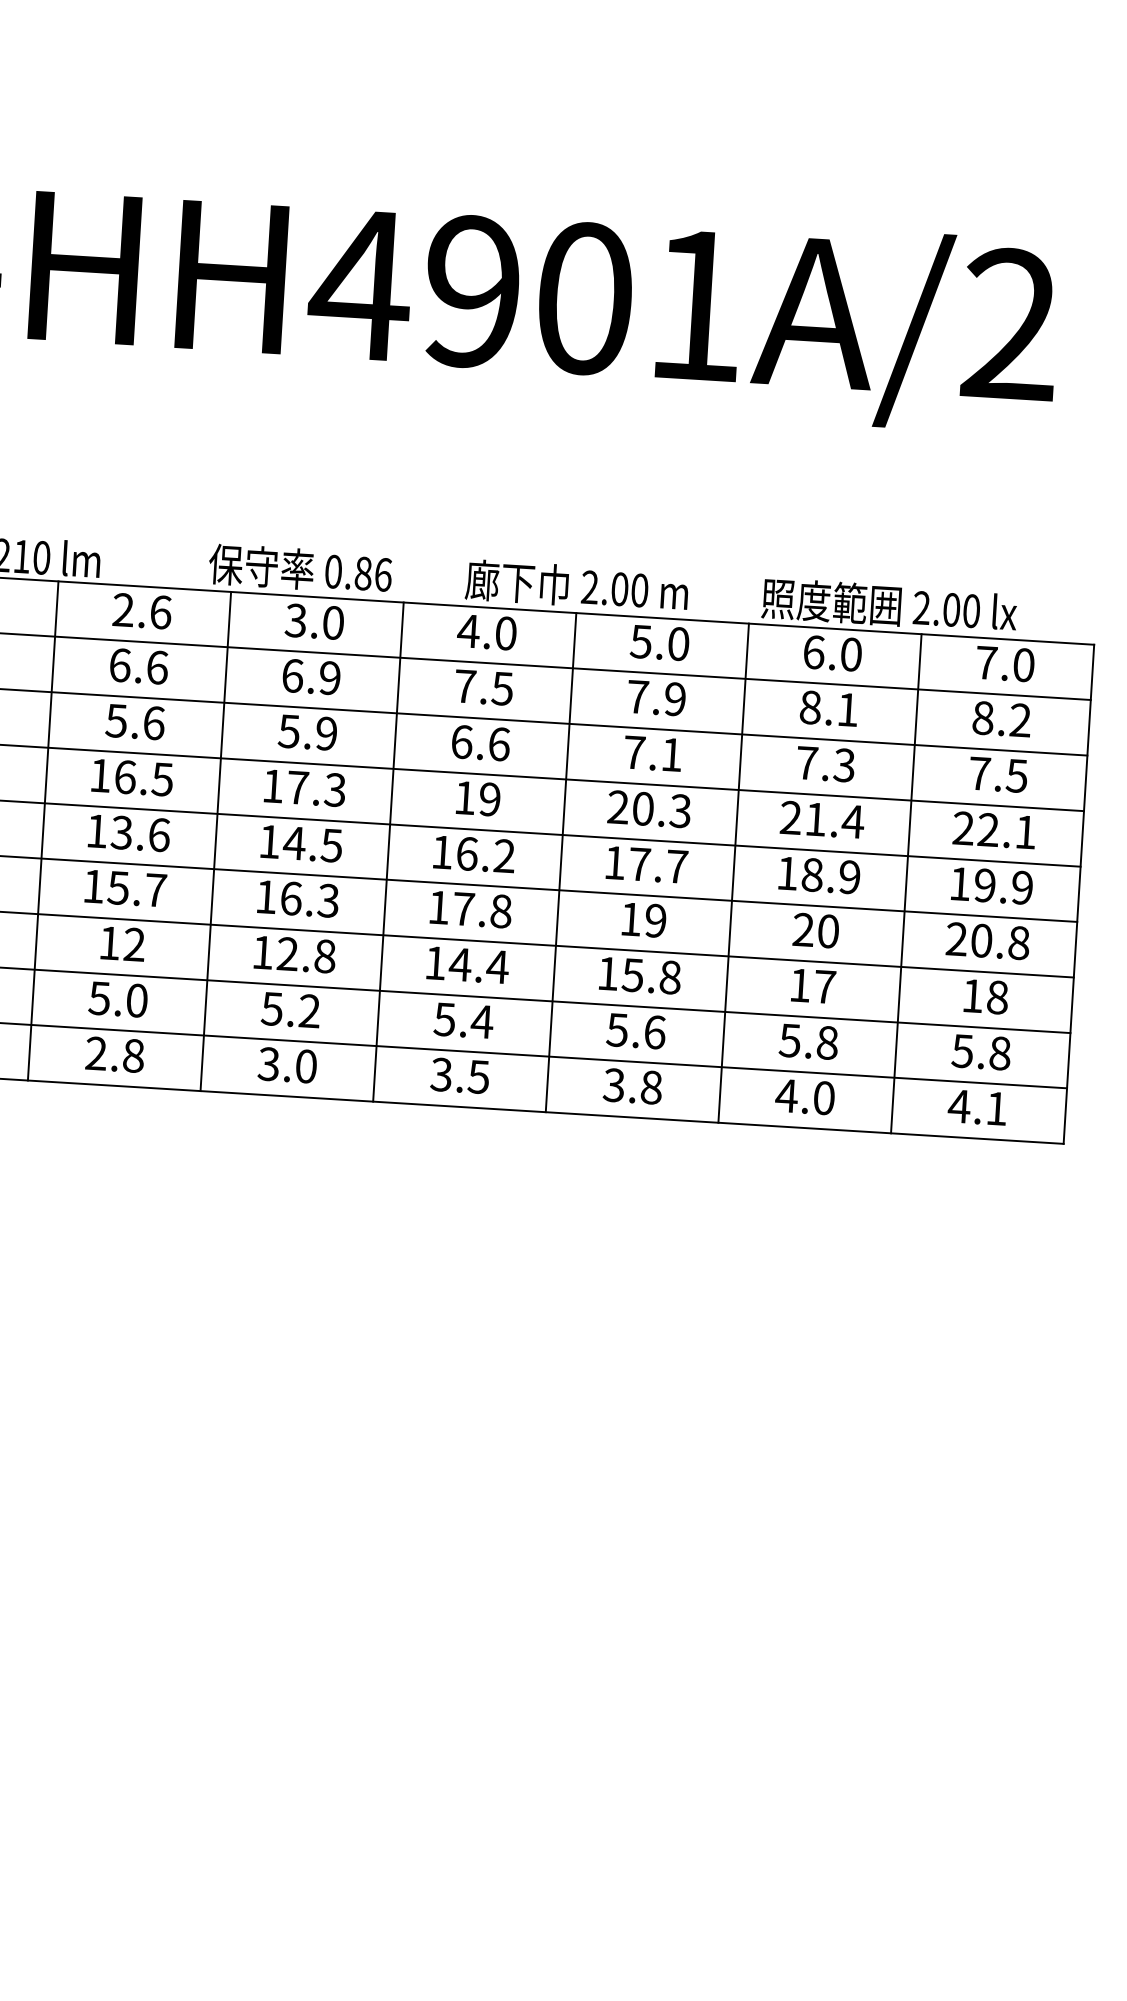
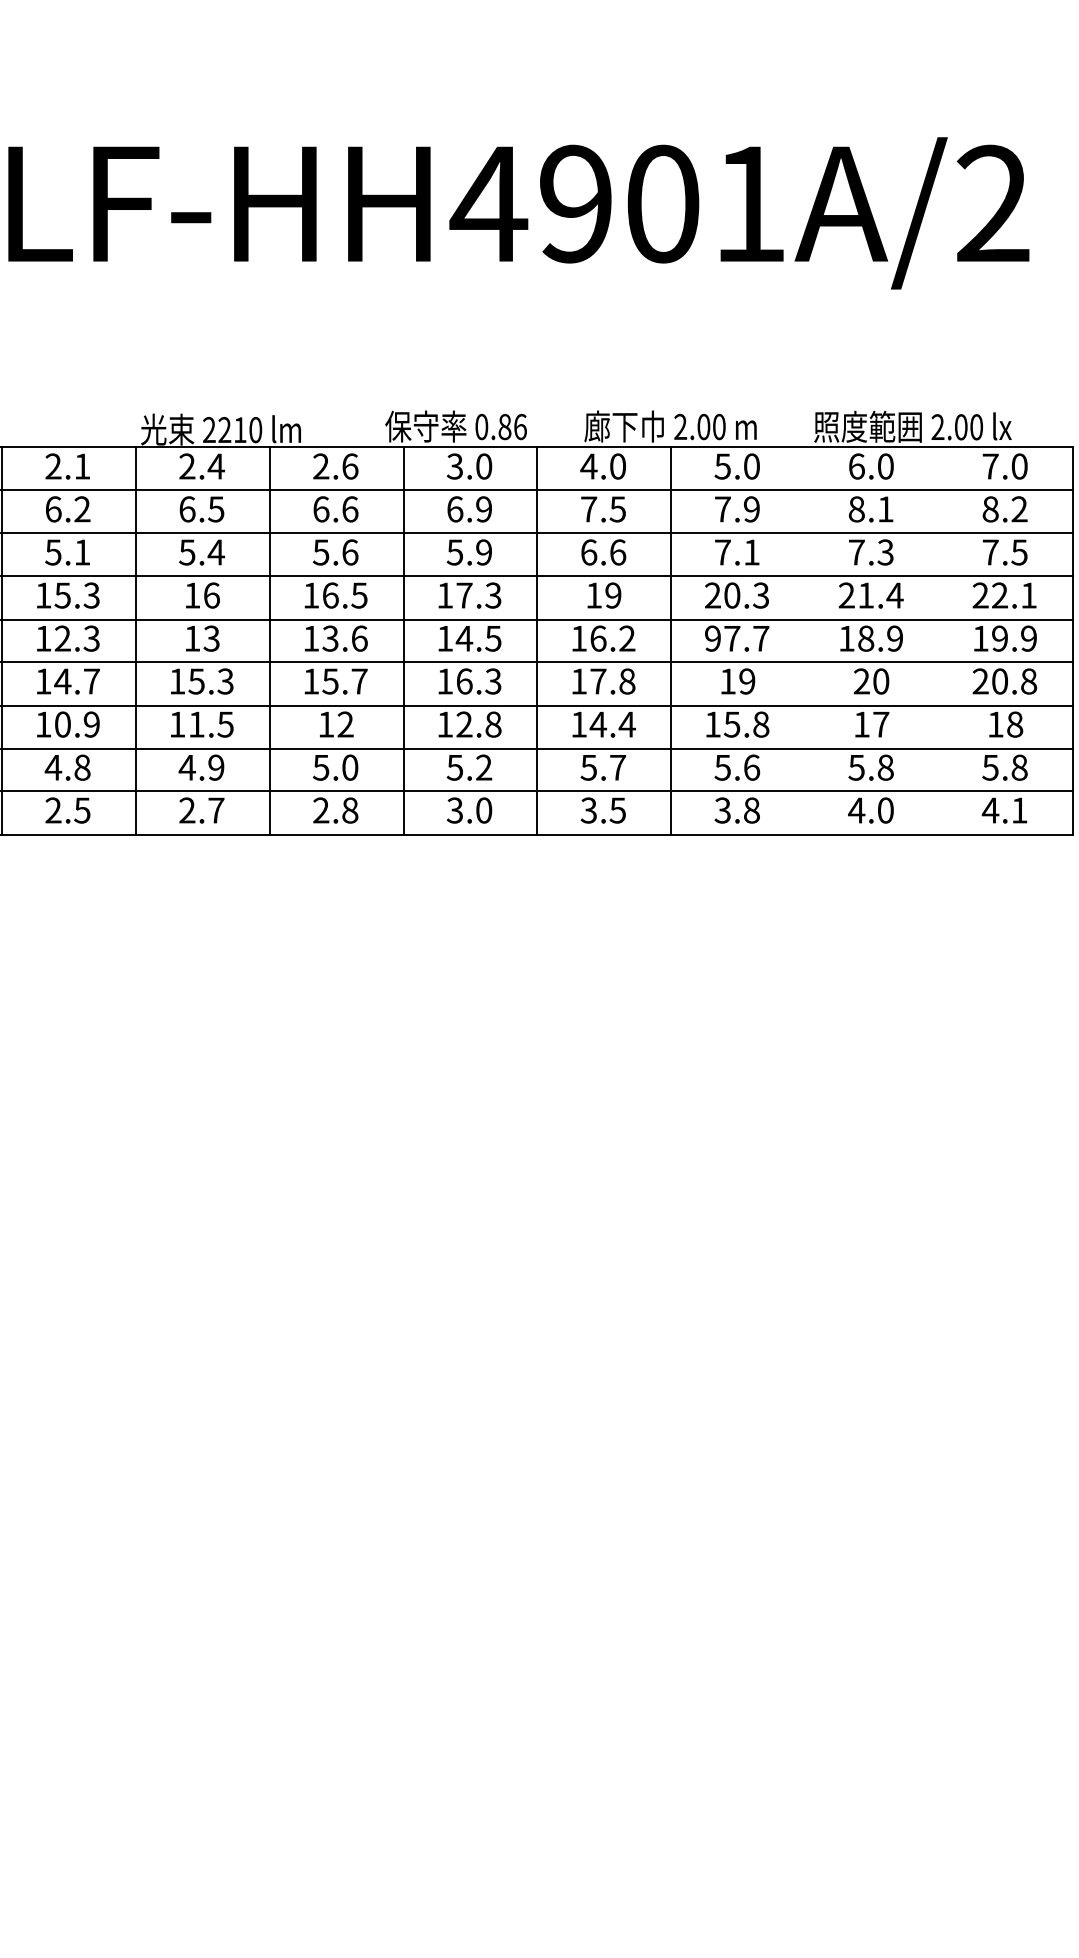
text: (614, 862) -> (712, 638), 17.7 -> 97.7
line: (734, 872) -> (805, 640), removed
line: (906, 883) -> (939, 640), removed
text: (481, 1021) -> (617, 767), 5.4 -> 5.7

